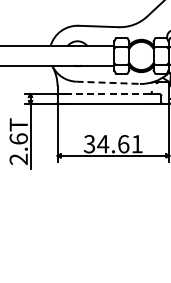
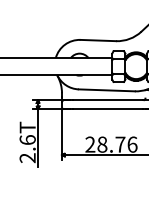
line: (108, 82) -> (107, 90), dashed -> solid
line: (109, 94) -> (107, 100), dashed -> solid
text: (113, 144) -> (111, 144), 34.61 -> 28.76

